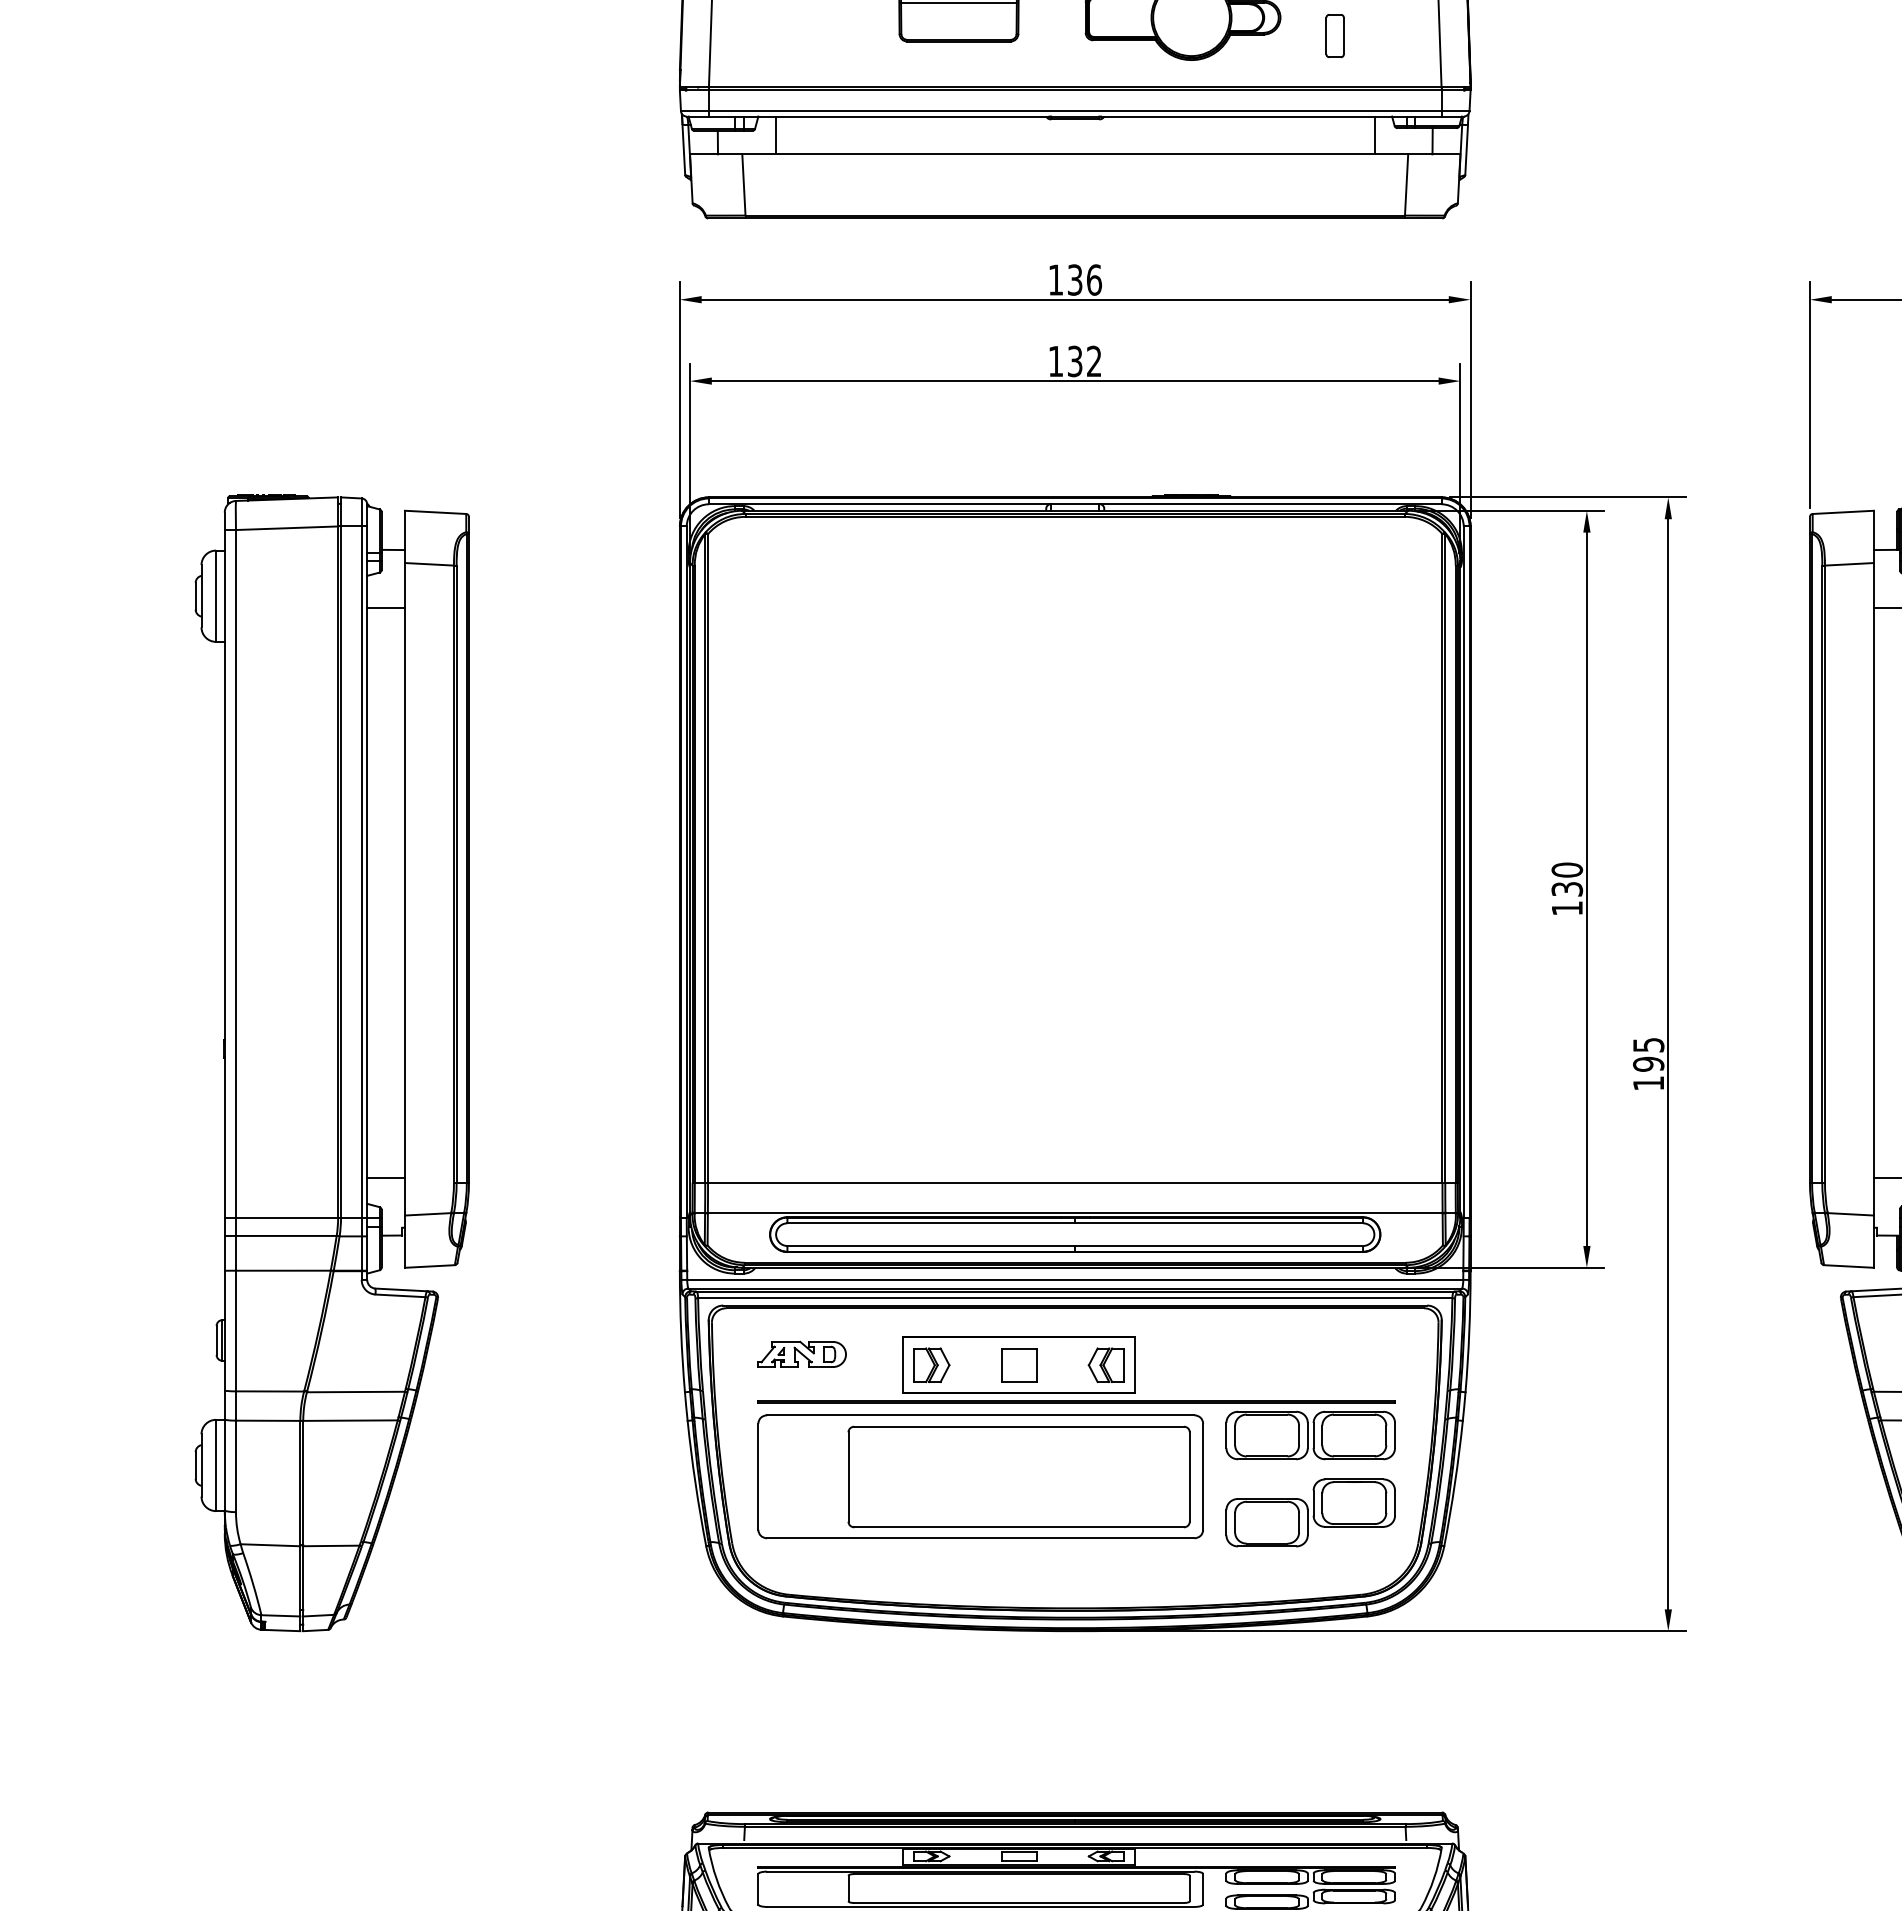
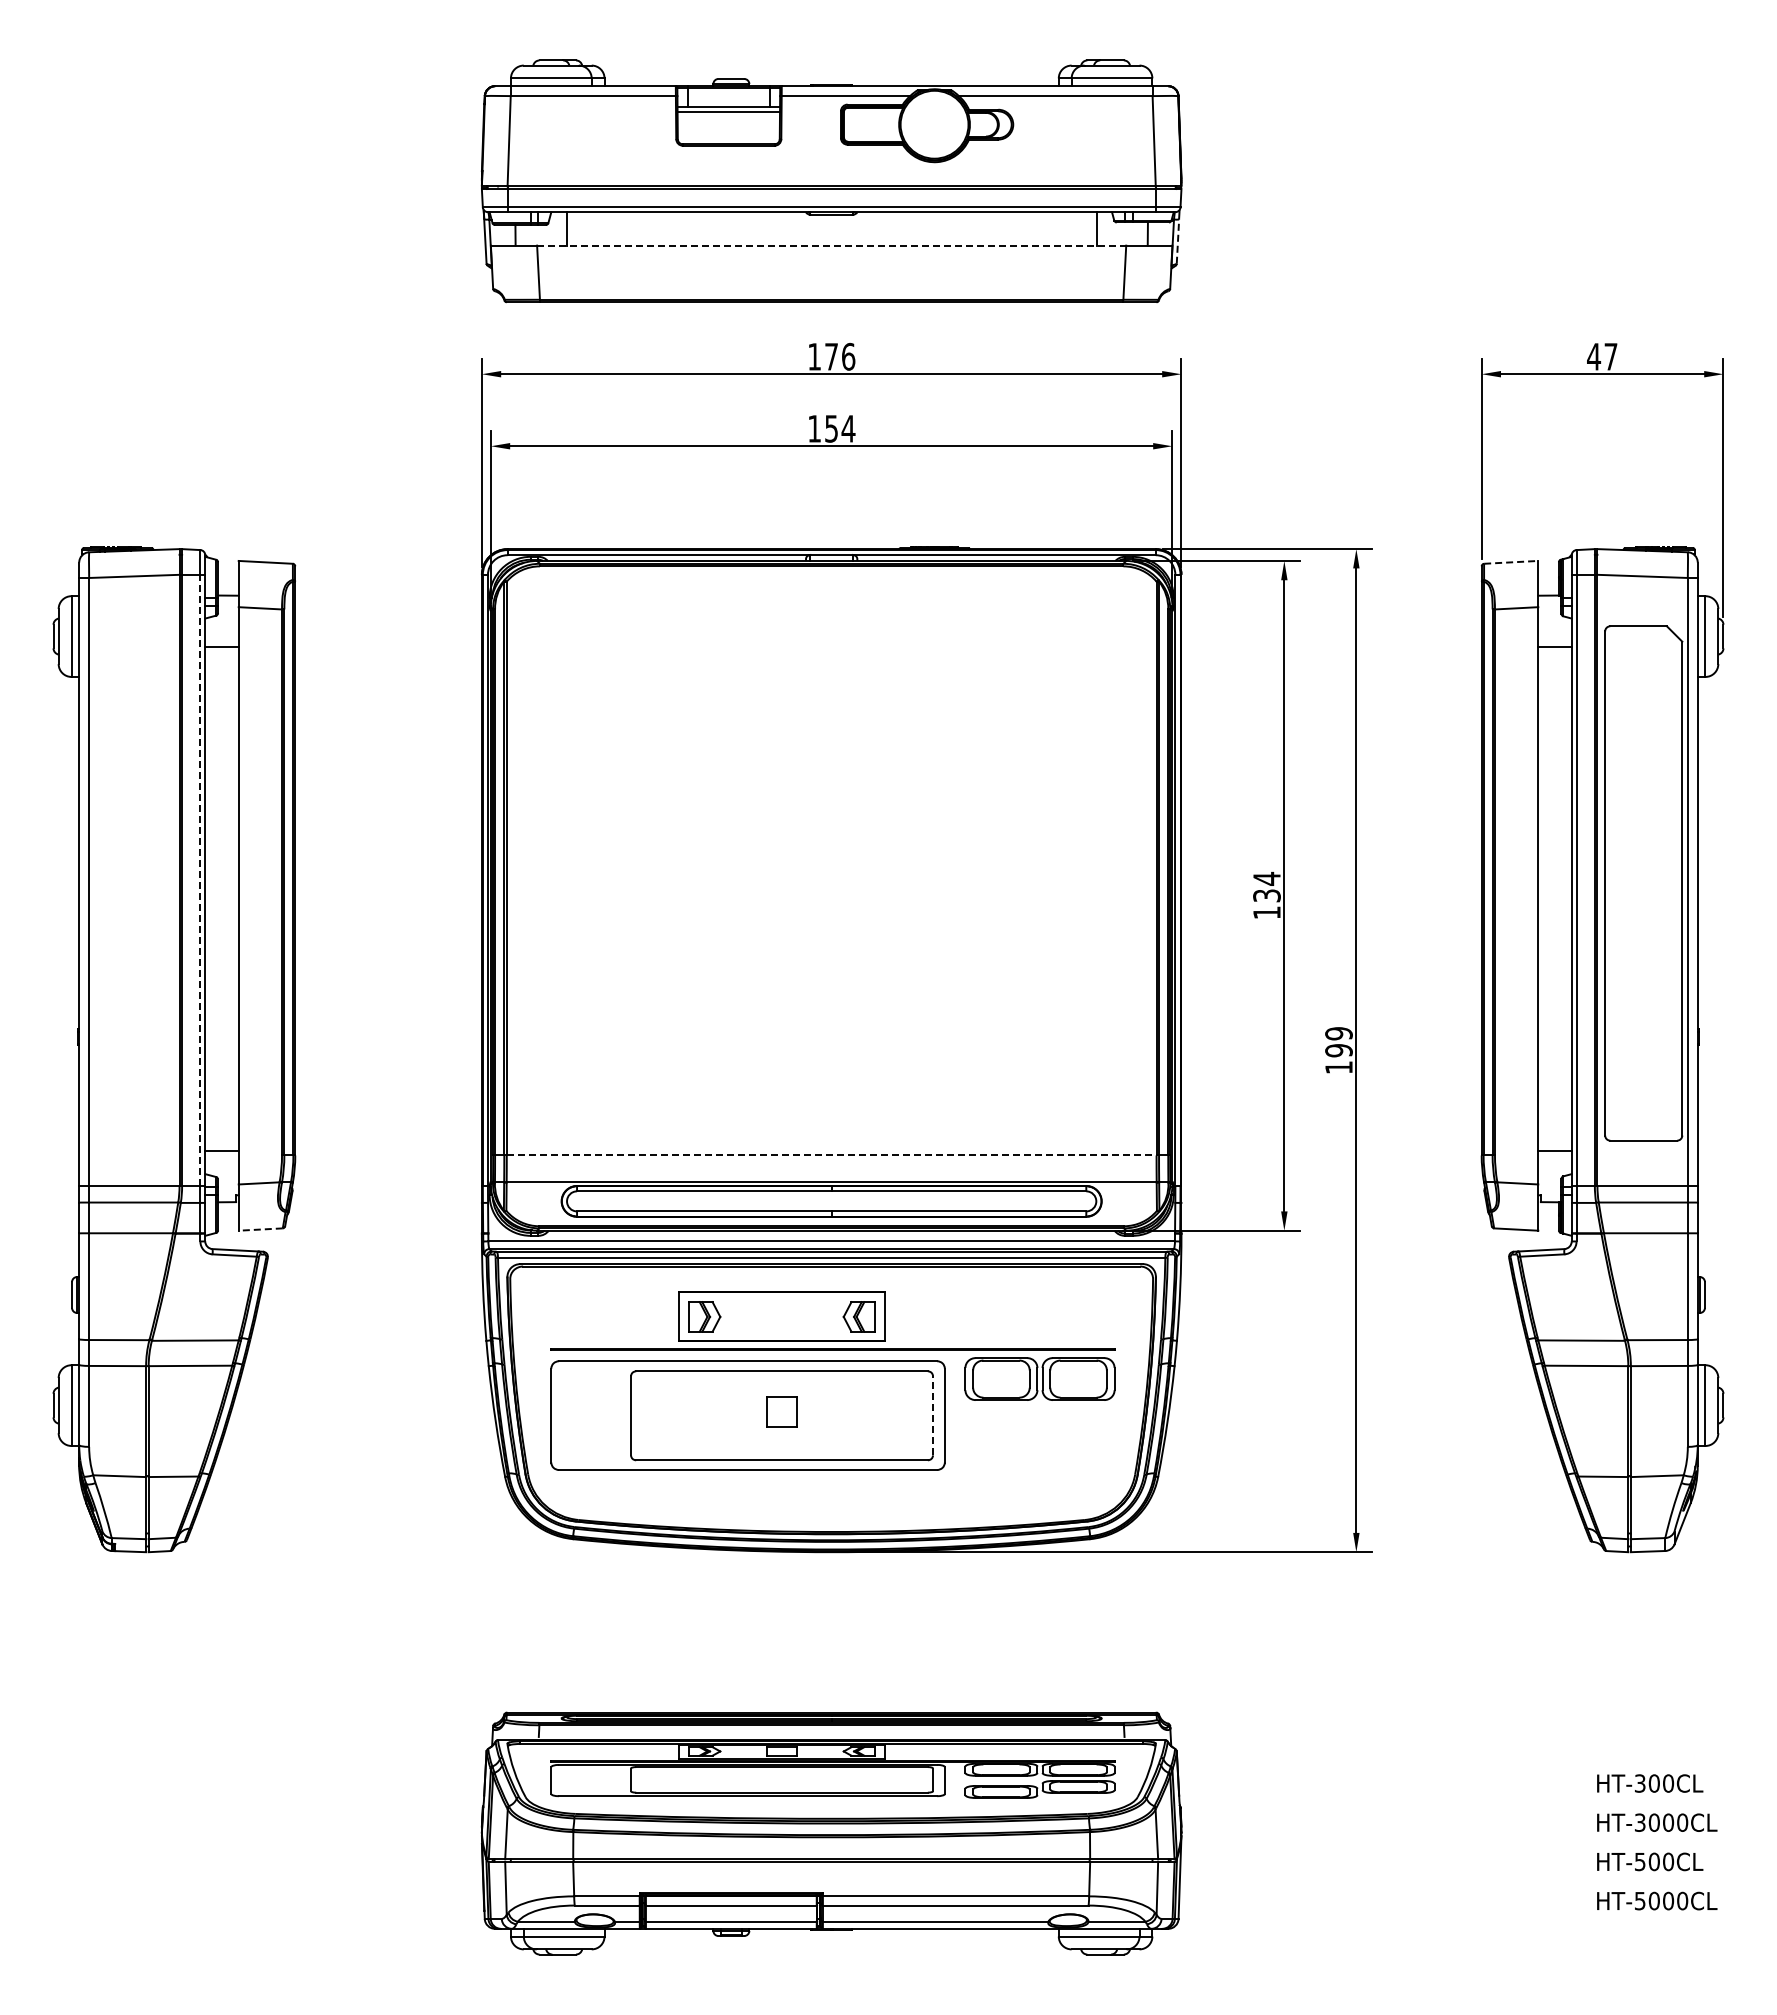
part: (1335, 35) -> (1061, 140), removed
line: (1466, 149) -> (1177, 241), solid -> dashed
line: (1075, 154) -> (831, 245), solid -> dashed
text: (1075, 279) -> (831, 356), 136 -> 176
text: (1085, 361) -> (840, 428), 132 -> 154
line: (1843, 512) -> (1511, 562), solid -> dashed
text: (1566, 869) -> (1266, 878), 130 -> 134
line: (361, 871) -> (200, 880), solid -> dashed
text: (1648, 1044) -> (1338, 1033), 195 -> 199
line: (1075, 1182) -> (831, 1155), solid -> dashed
line: (429, 1266) -> (260, 1229), solid -> dashed
part: (801, 1354) -> (589, 1307), removed
part: (1018, 1364) -> (781, 1411), moved
line: (1190, 1476) -> (933, 1415), solid -> dashed
part: (1310, 1512) -> (1039, 1447), removed

